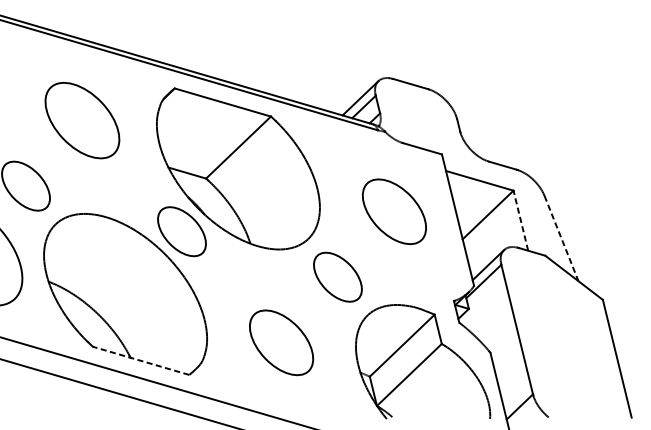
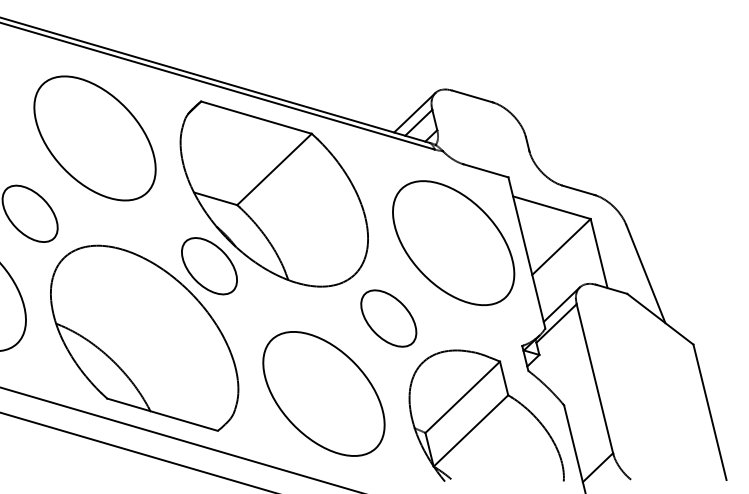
part: (81, 120) -> (94, 138), size x1.43
part: (394, 211) -> (453, 243), size x1.67
line: (521, 220) -> (599, 253), dashed -> solid
line: (561, 238) -> (645, 274), dashed -> solid
part: (281, 342) -> (323, 393), size x1.67
line: (141, 360) -> (162, 414), dashed -> solid

